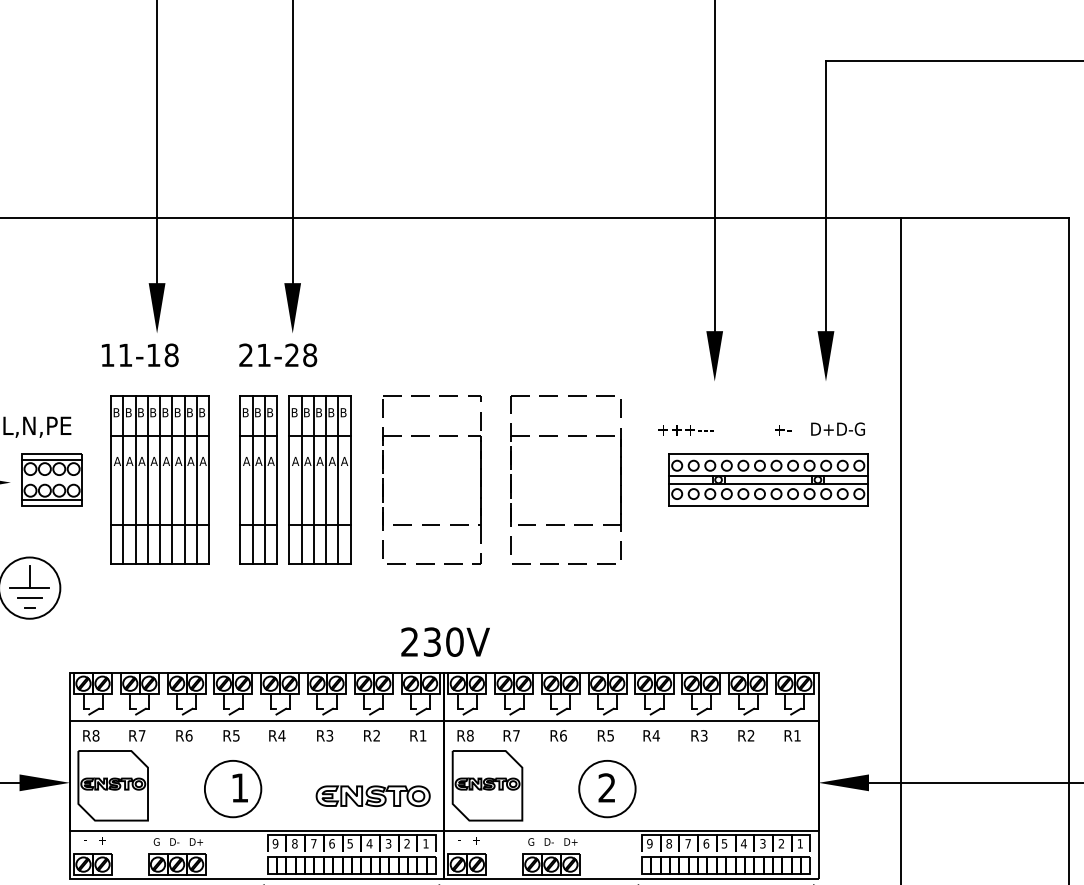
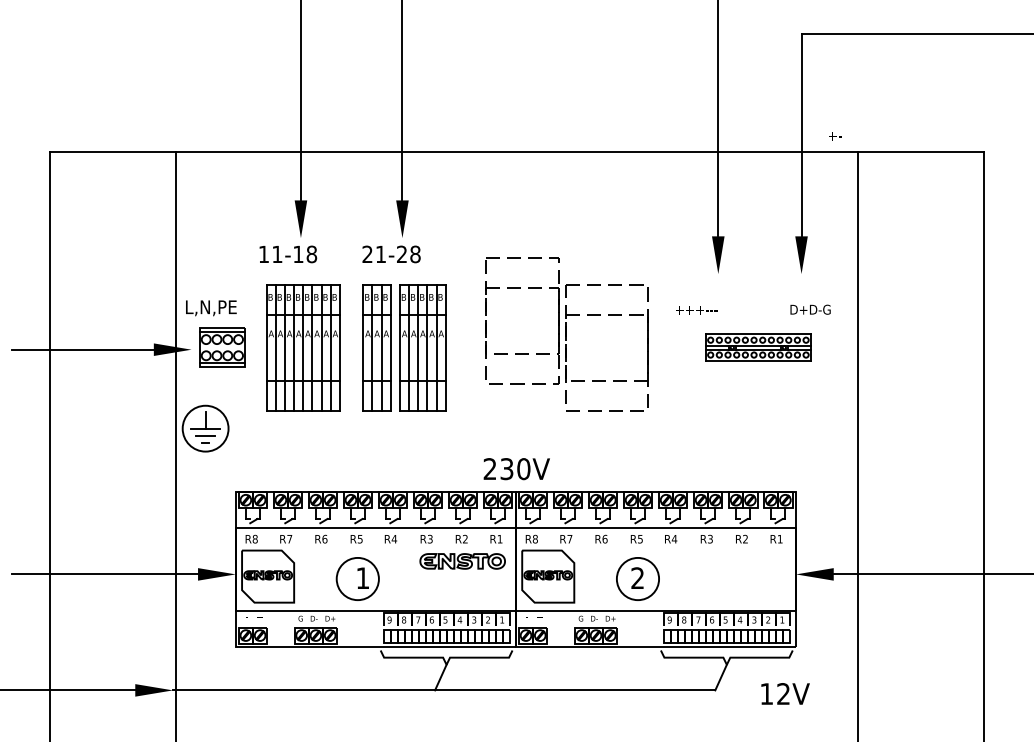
text: (783, 430) -> (835, 136), moved
part: (429, 436) -> (520, 288), moved
part: (768, 479) -> (758, 347), size x0.7
part: (372, 796) -> (462, 561), moved

